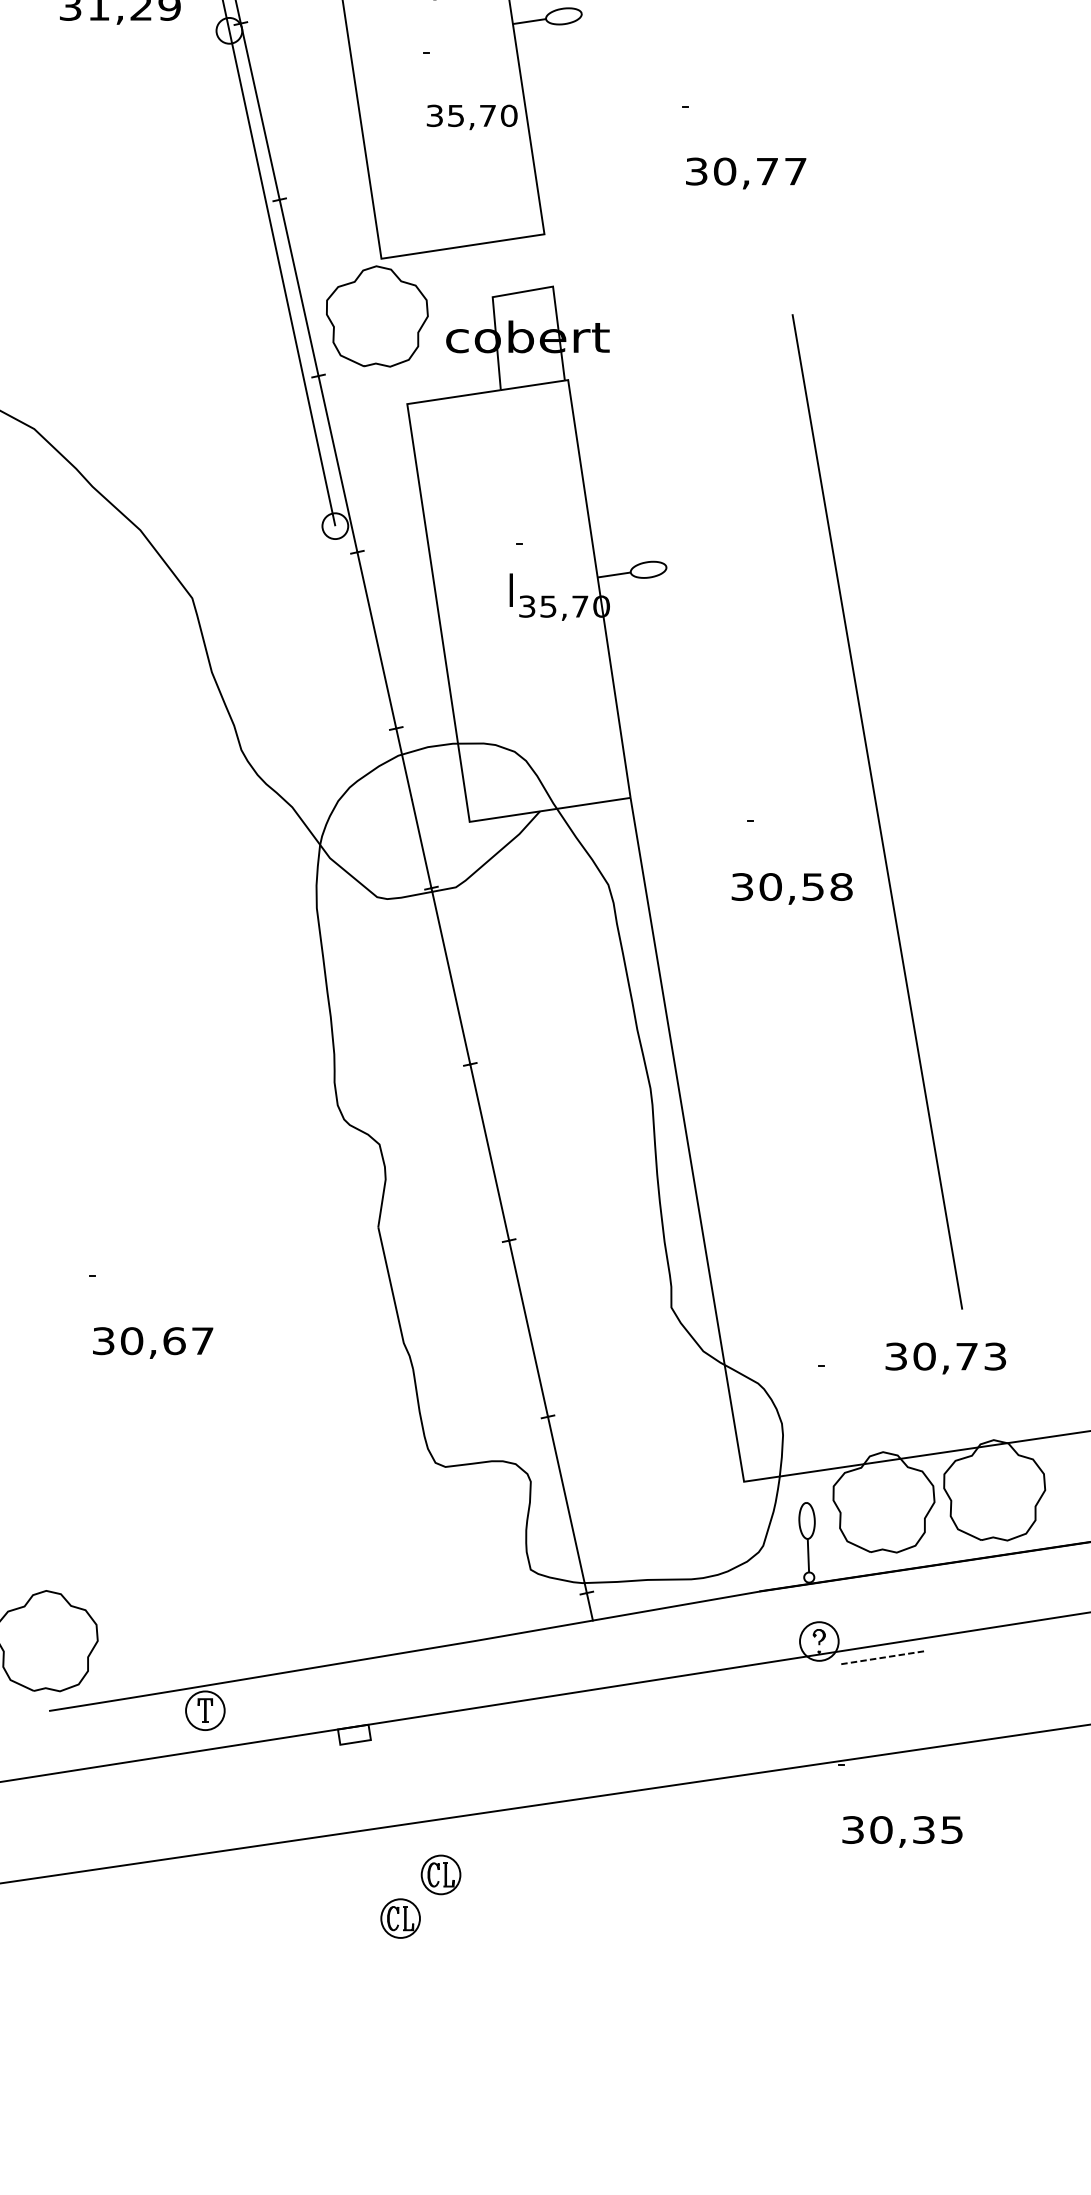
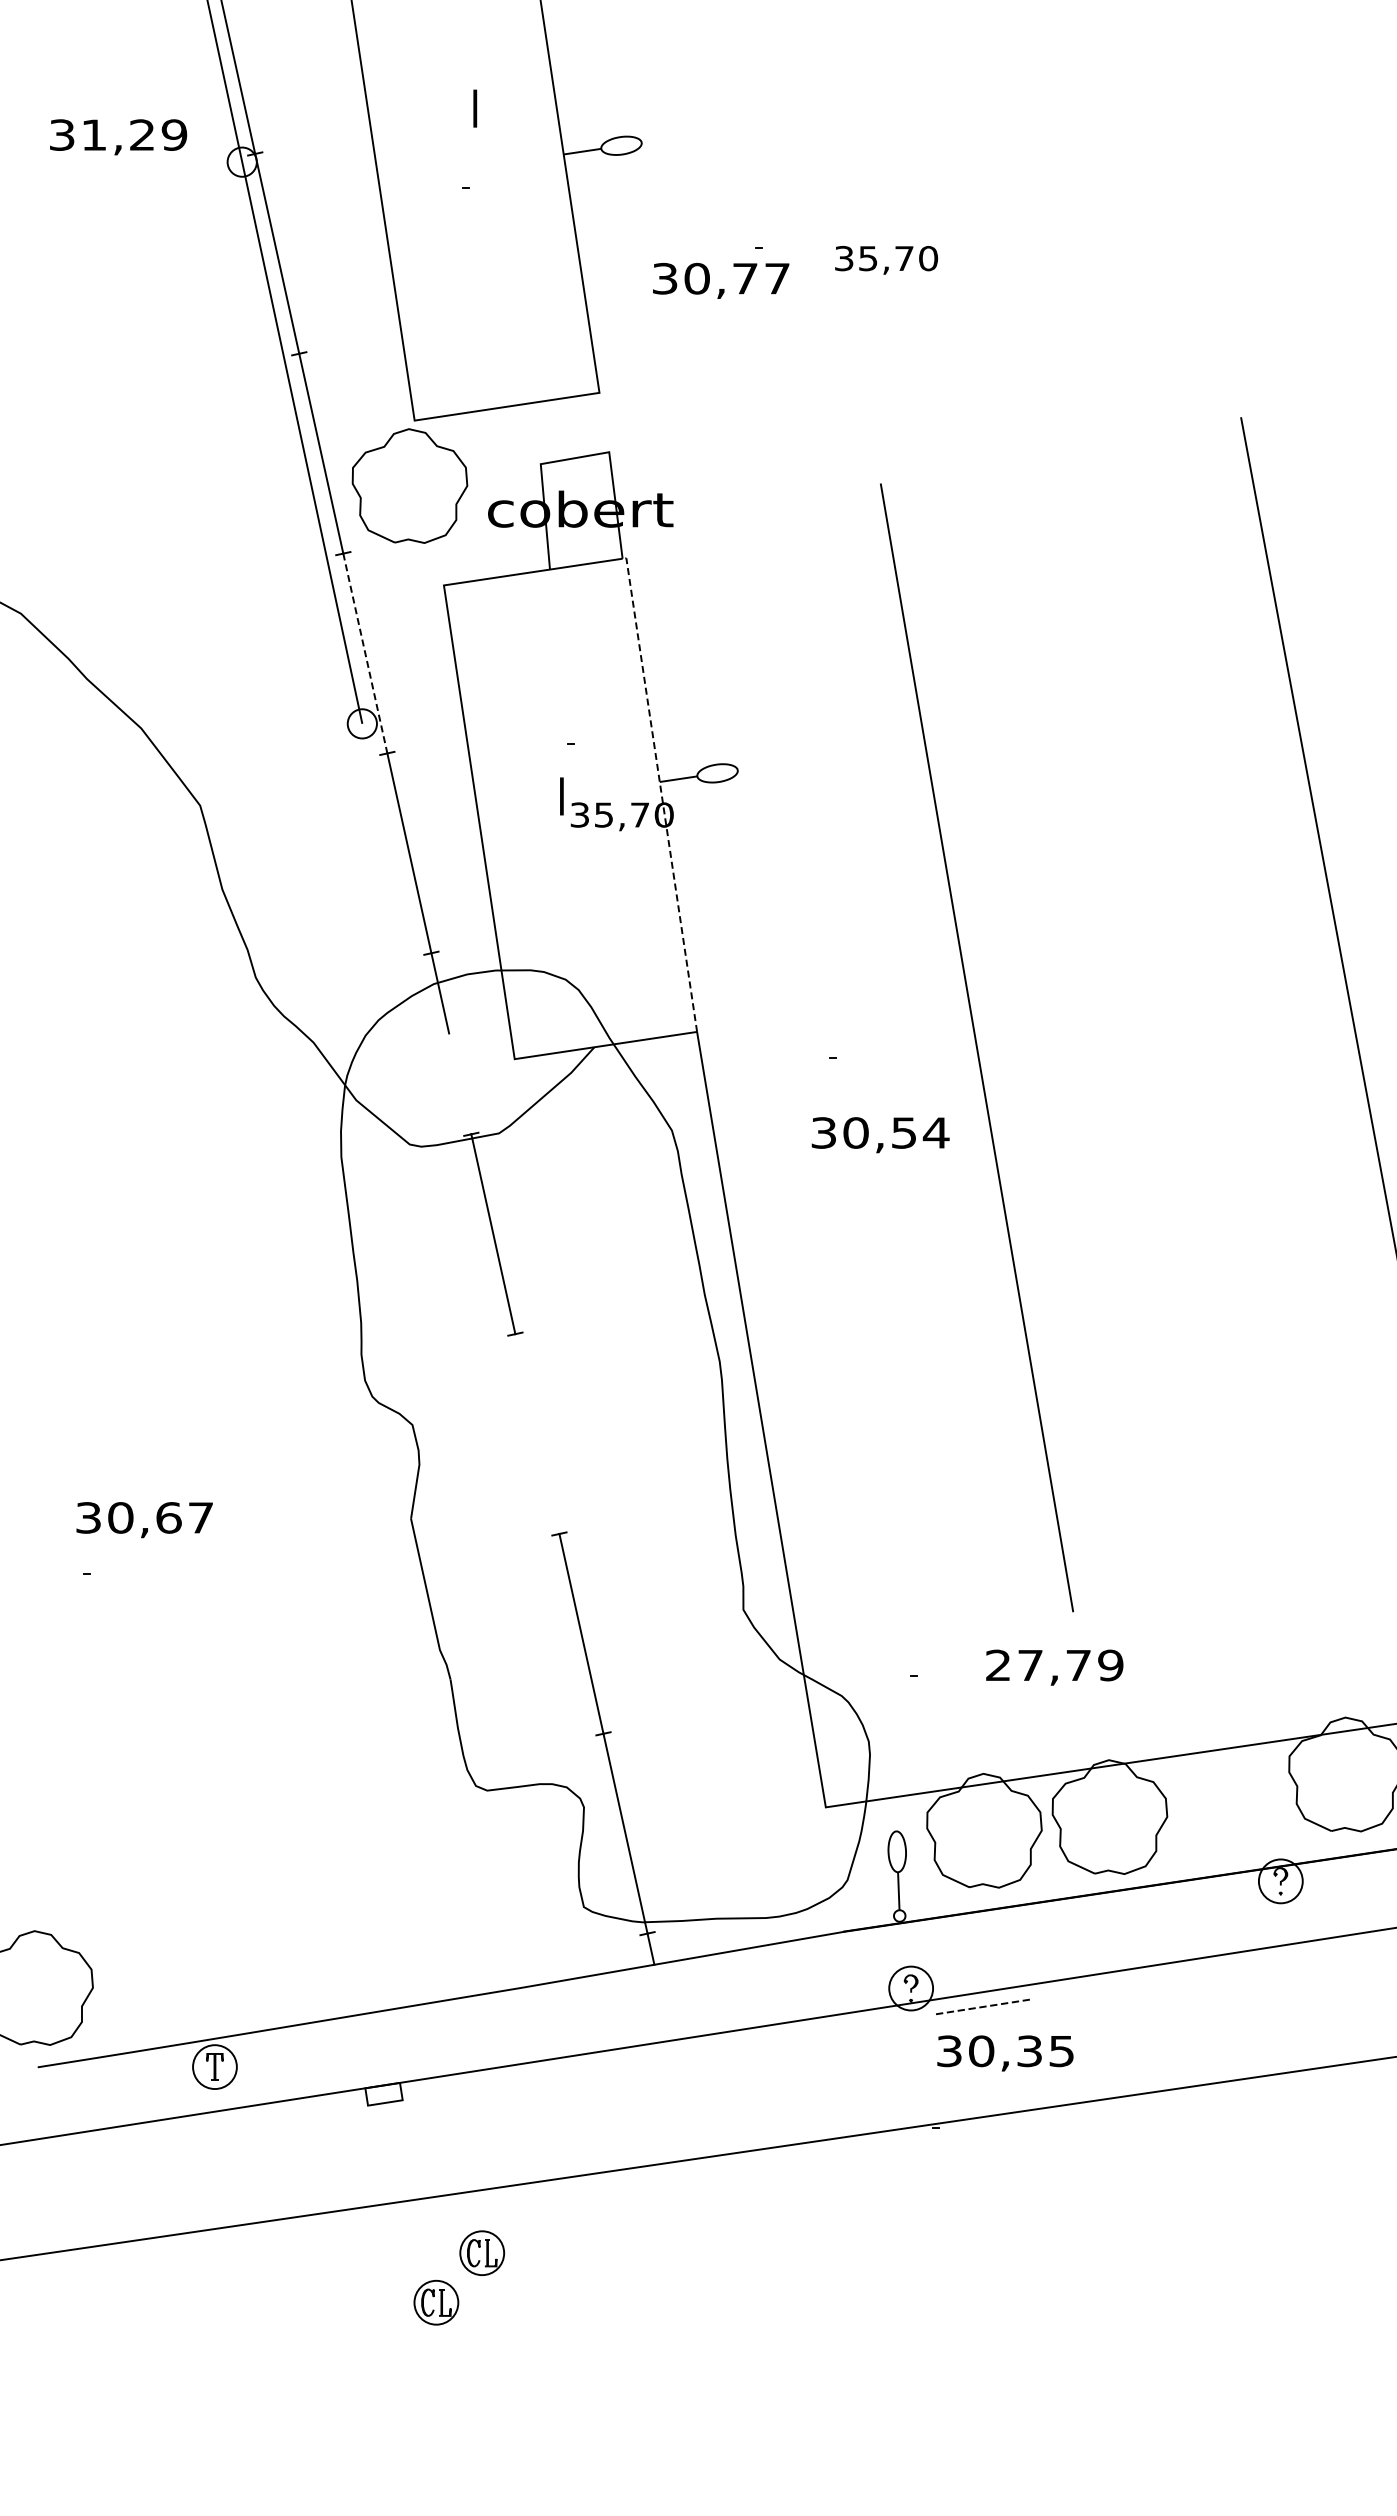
text: (472, 117) -> (886, 260), moved
text: (746, 173) -> (721, 280), moved
line: (338, 465) -> (365, 654), solid -> dashed
line: (599, 586) -> (661, 792), solid -> dashed
line: (421, 844) -> (460, 1084), removed
text: (840, 886) -> (935, 1132), 30,58 -> 30,54
line: (489, 1152) -> (537, 1433), removed
text: (152, 1343) -> (144, 1520), moved
text: (945, 1356) -> (1054, 1665), 30,73 -> 27,79
text: (902, 1831) -> (1005, 2053), moved

